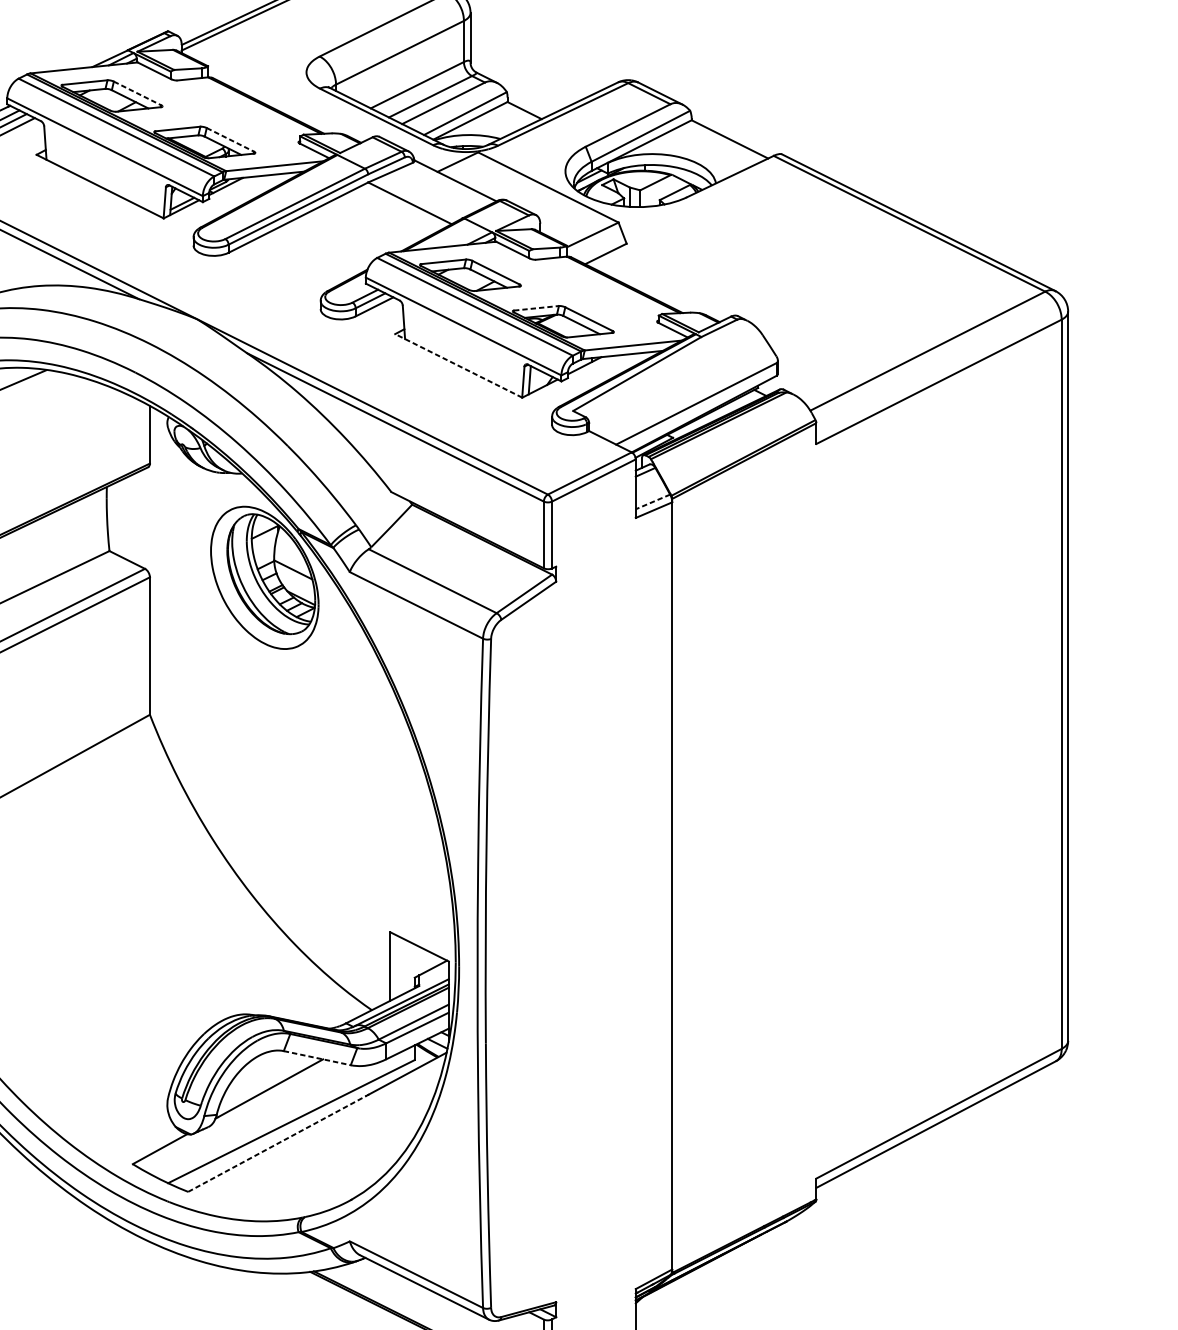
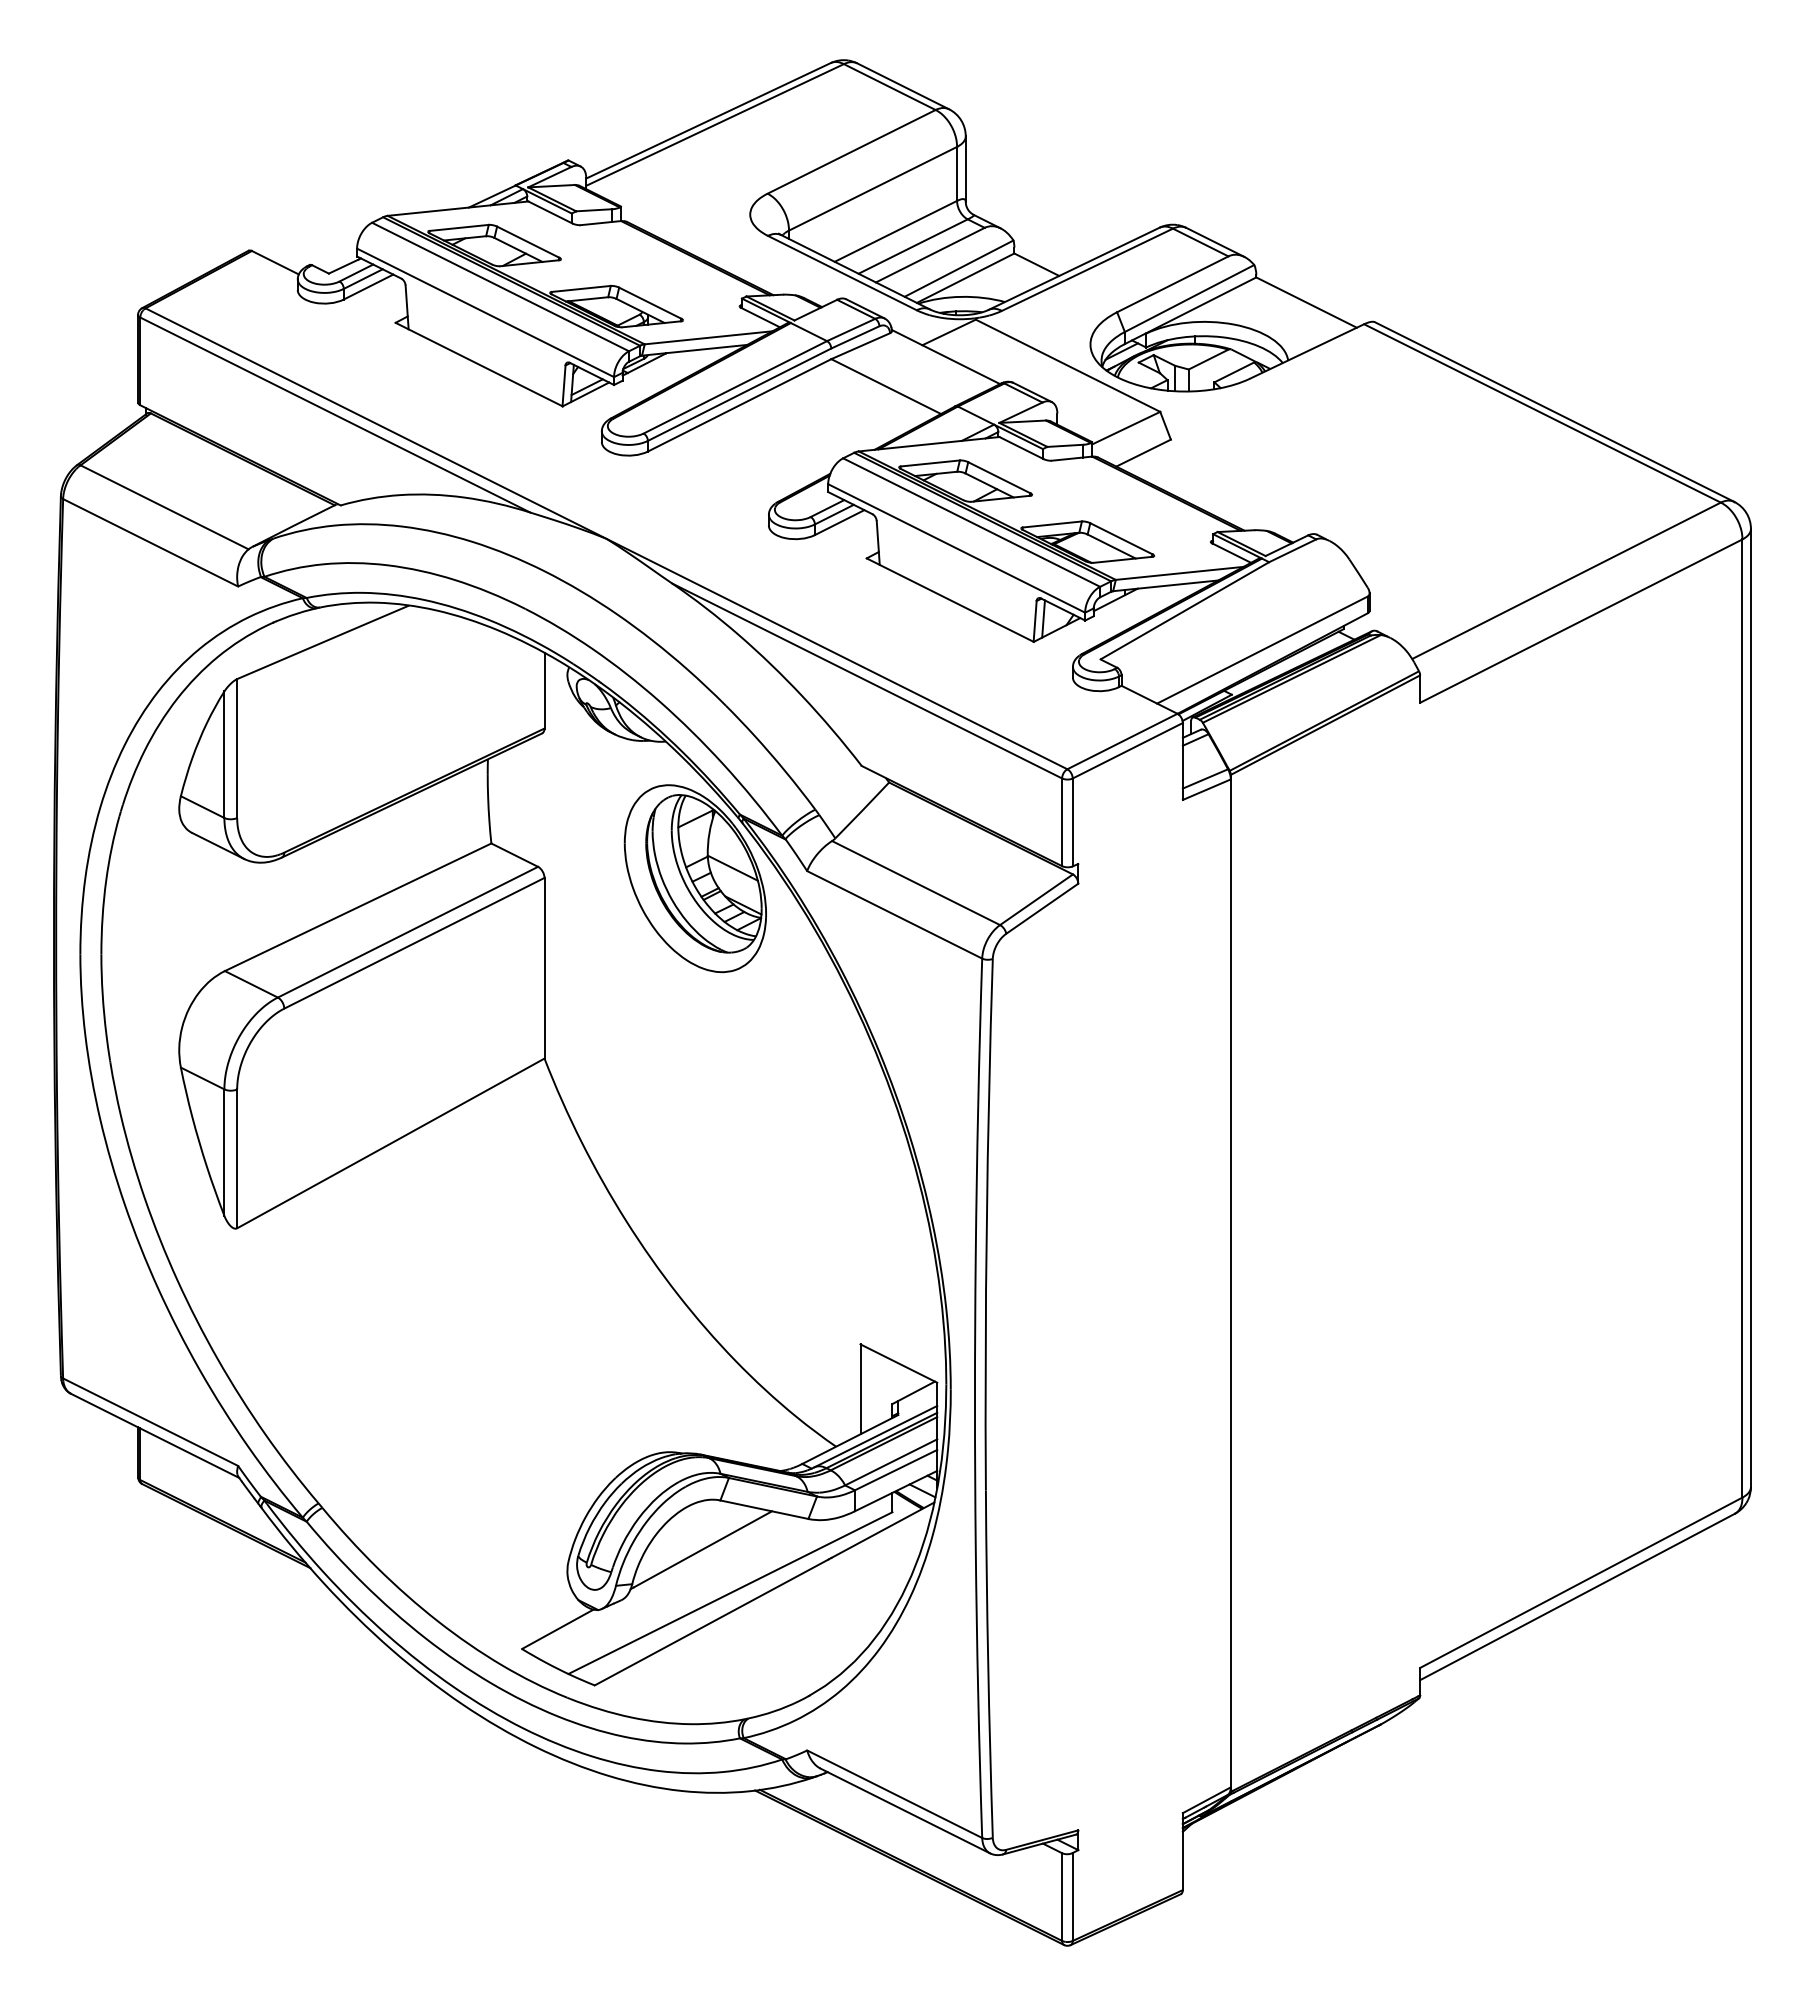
line: (137, 93) -> (528, 242), dashed -> solid
line: (230, 140) -> (650, 303), dashed -> solid
line: (536, 308) -> (1052, 524), dashed -> solid
line: (458, 365) -> (949, 599), dashed -> solid
line: (653, 501) -> (1205, 778), dashed -> solid
line: (317, 1057) -> (764, 1509), dashed -> solid
line: (277, 1143) -> (711, 1622), dashed -> solid

